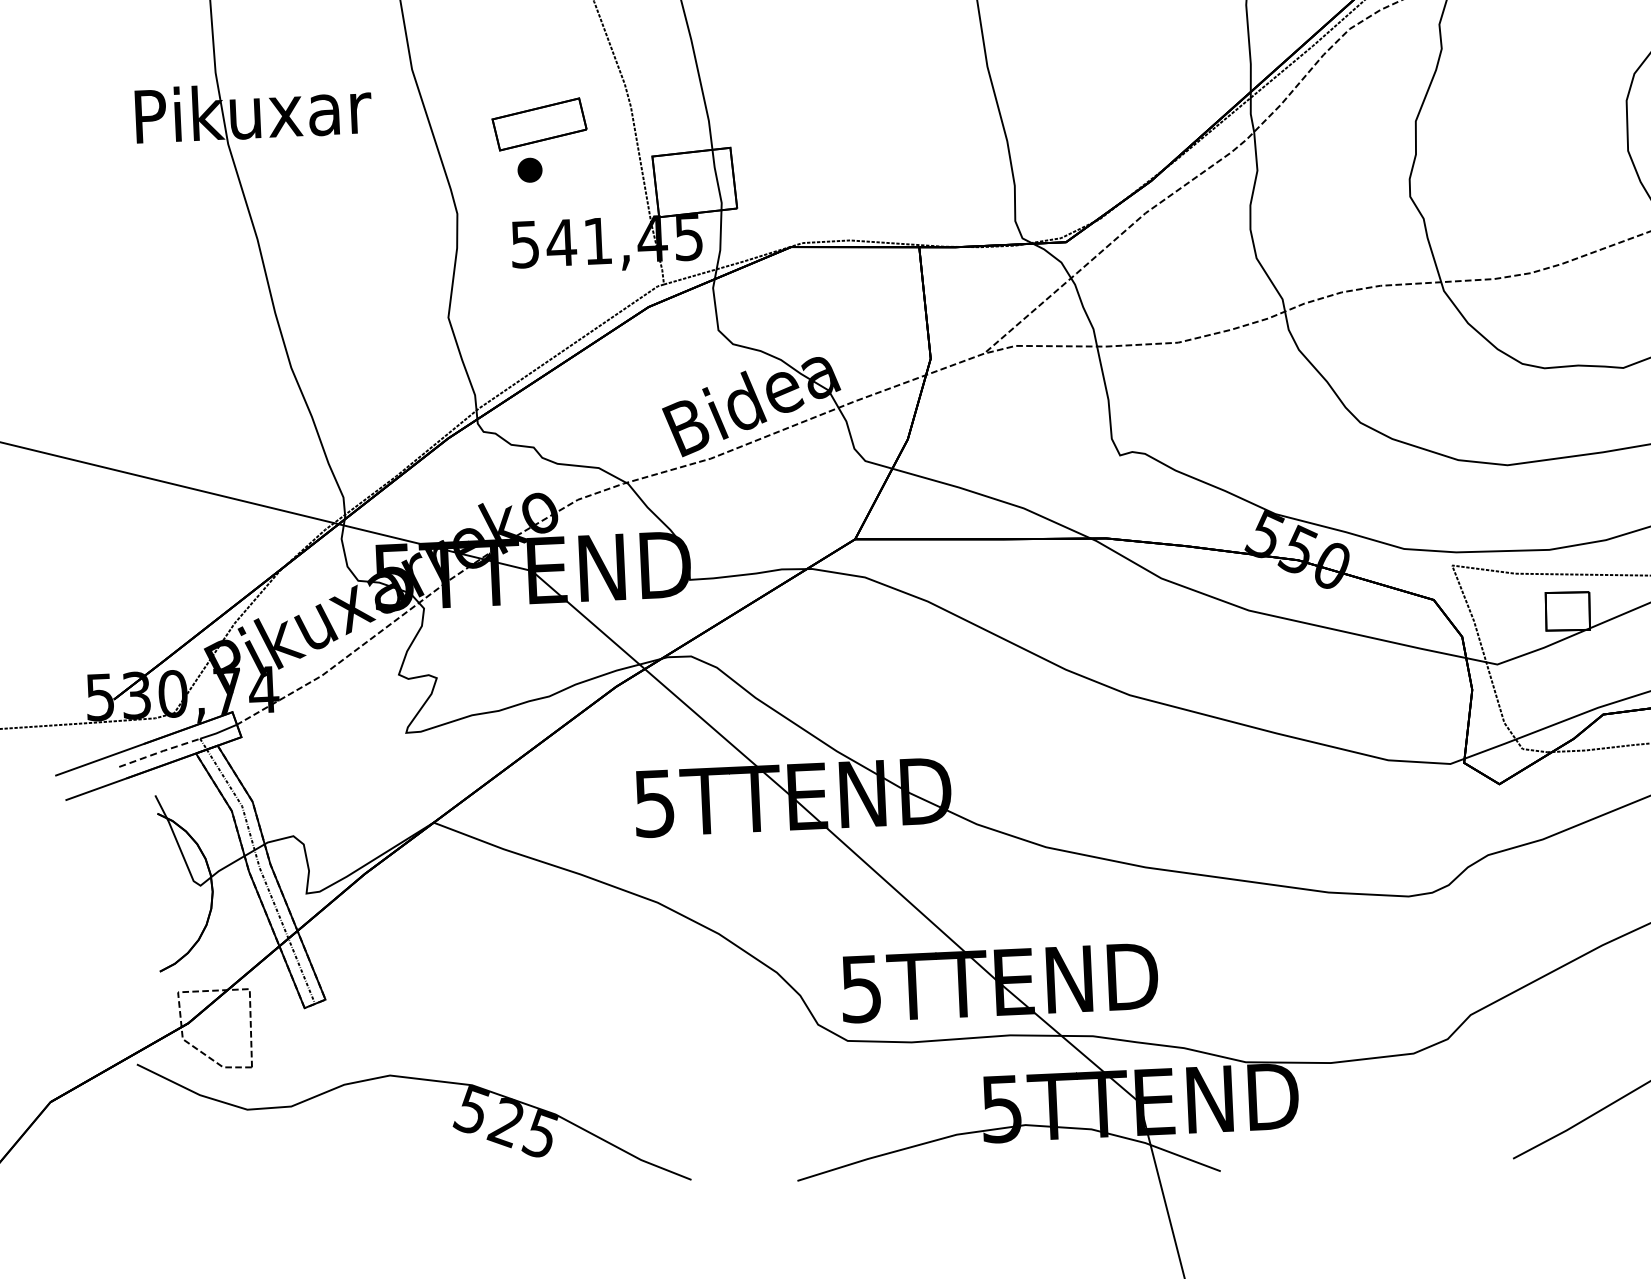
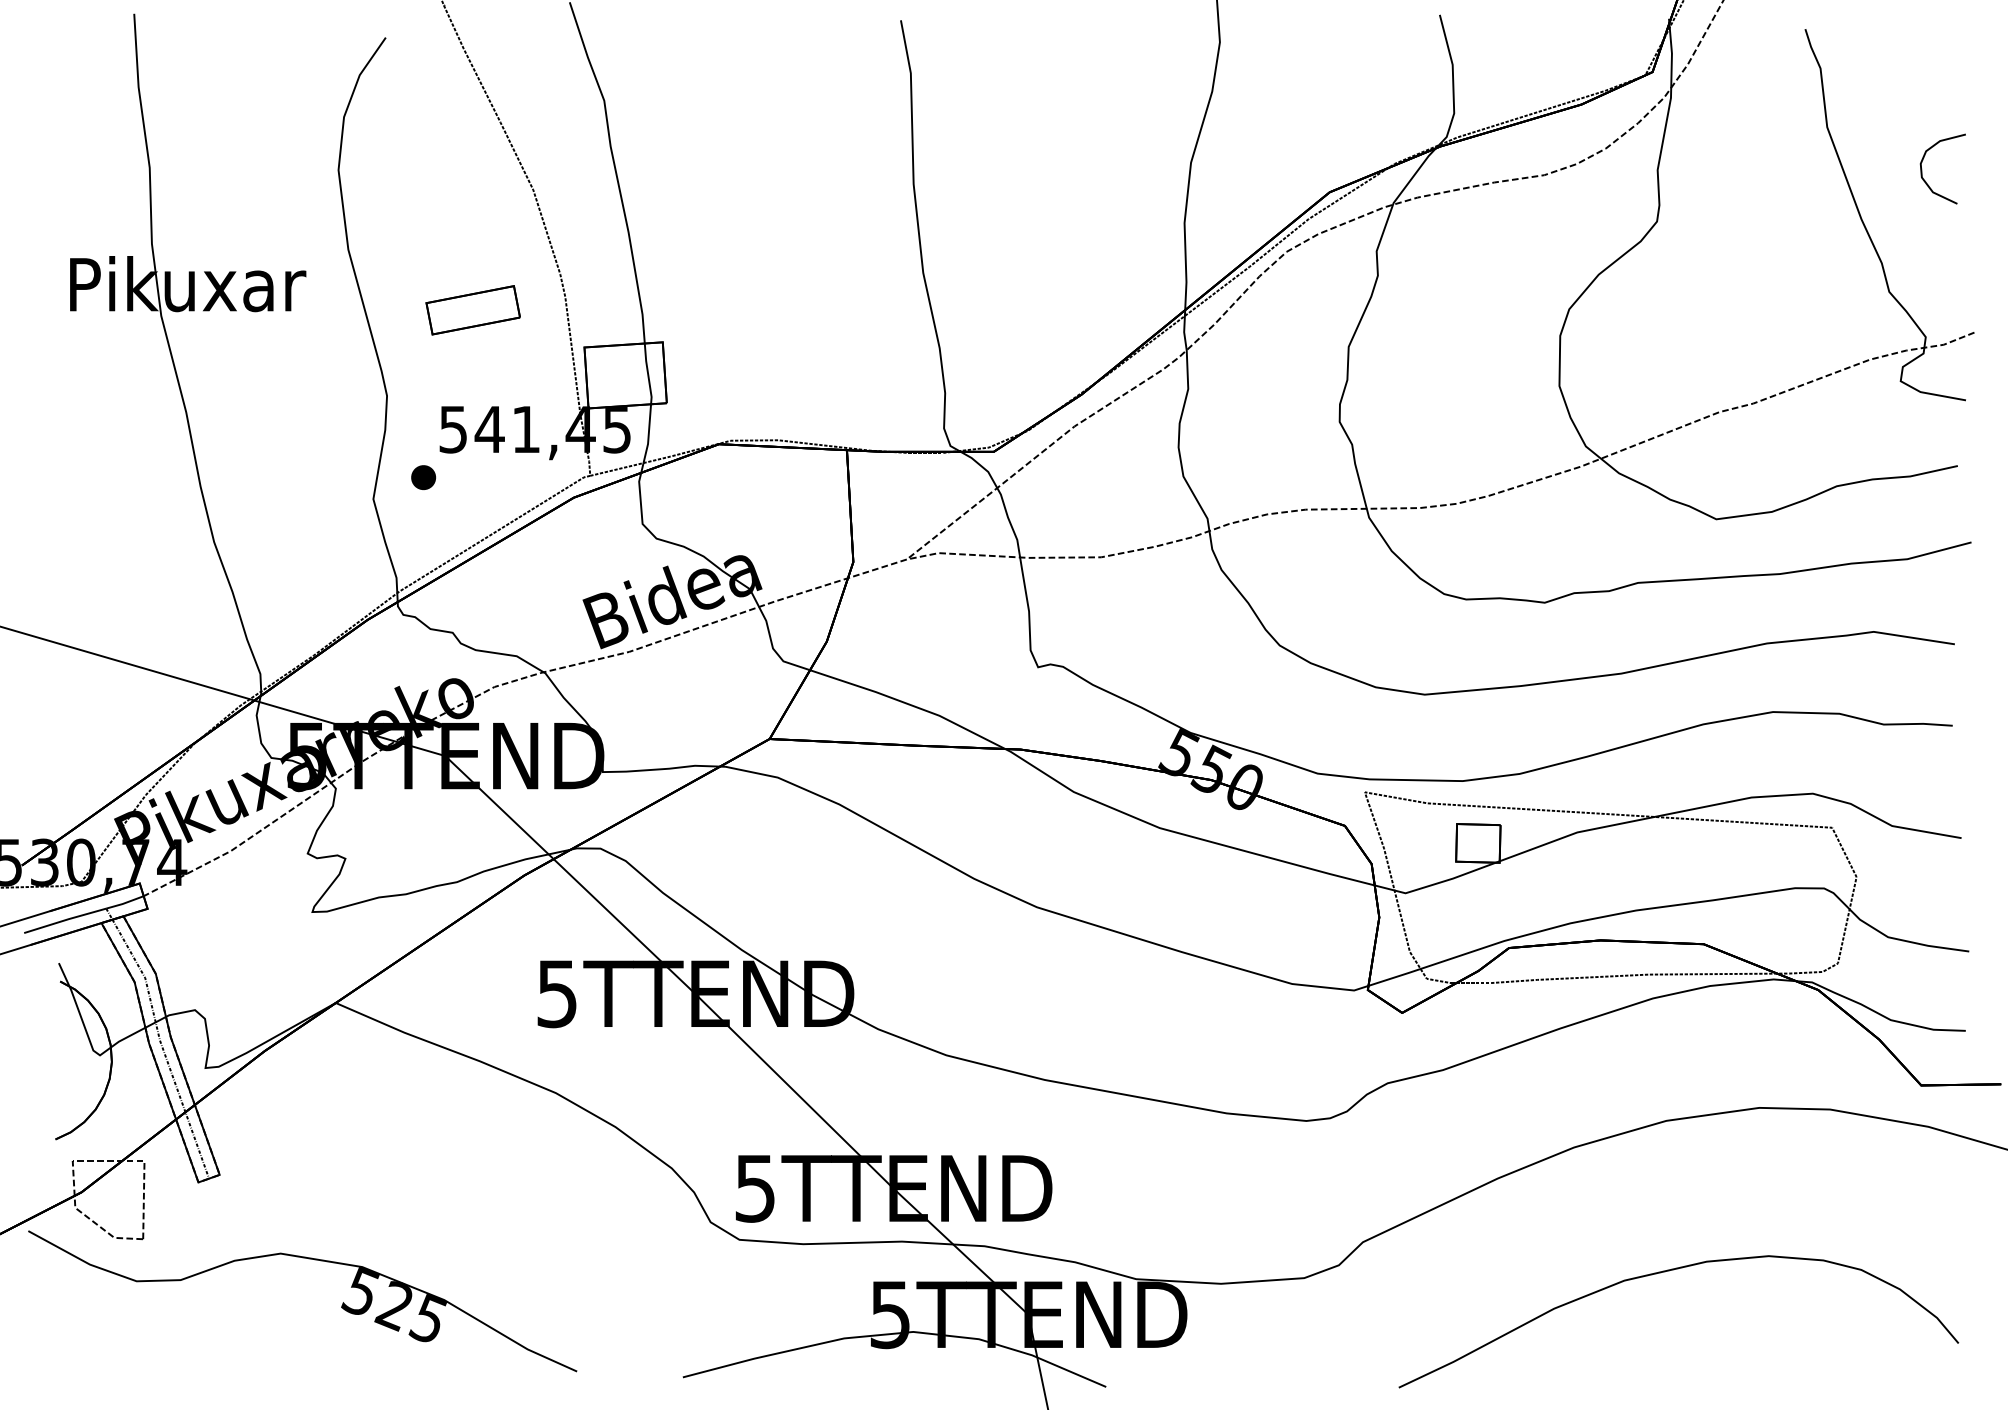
part: (529, 170) -> (423, 477), moved
line: (159, 752) -> (65, 920), dashed -> solid

